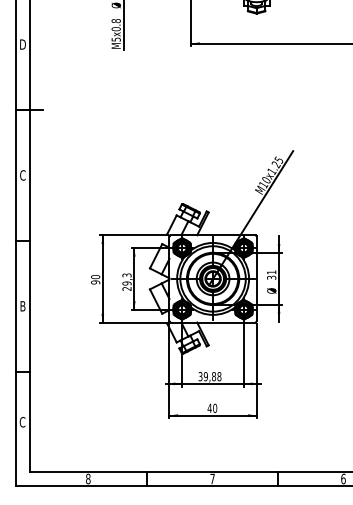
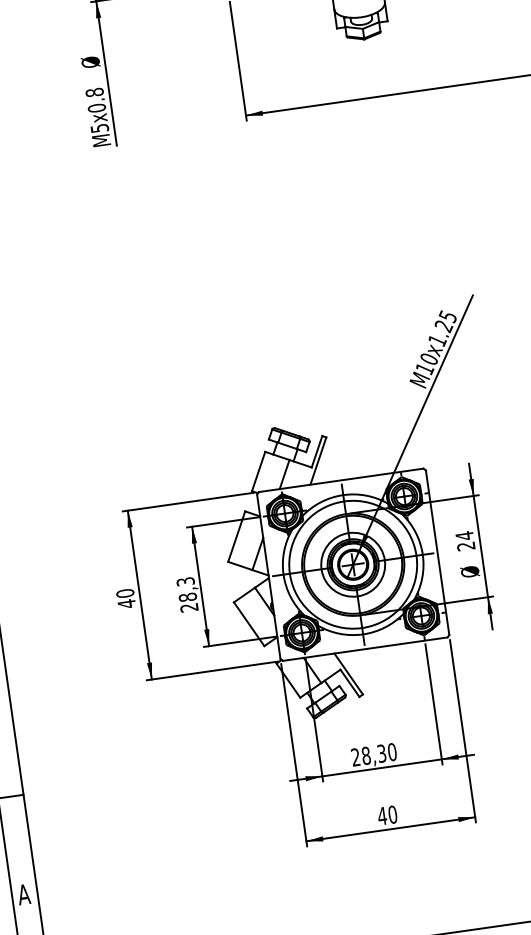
text: (271, 274) -> (464, 540), 31 -> 24
text: (95, 282) -> (126, 604), 90 -> 40
text: (126, 283) -> (186, 597), 29,3 -> 28,3
text: (209, 376) -> (373, 754), 39,88 -> 28,30
text: (22, 422) -> (23, 895), C -> A

